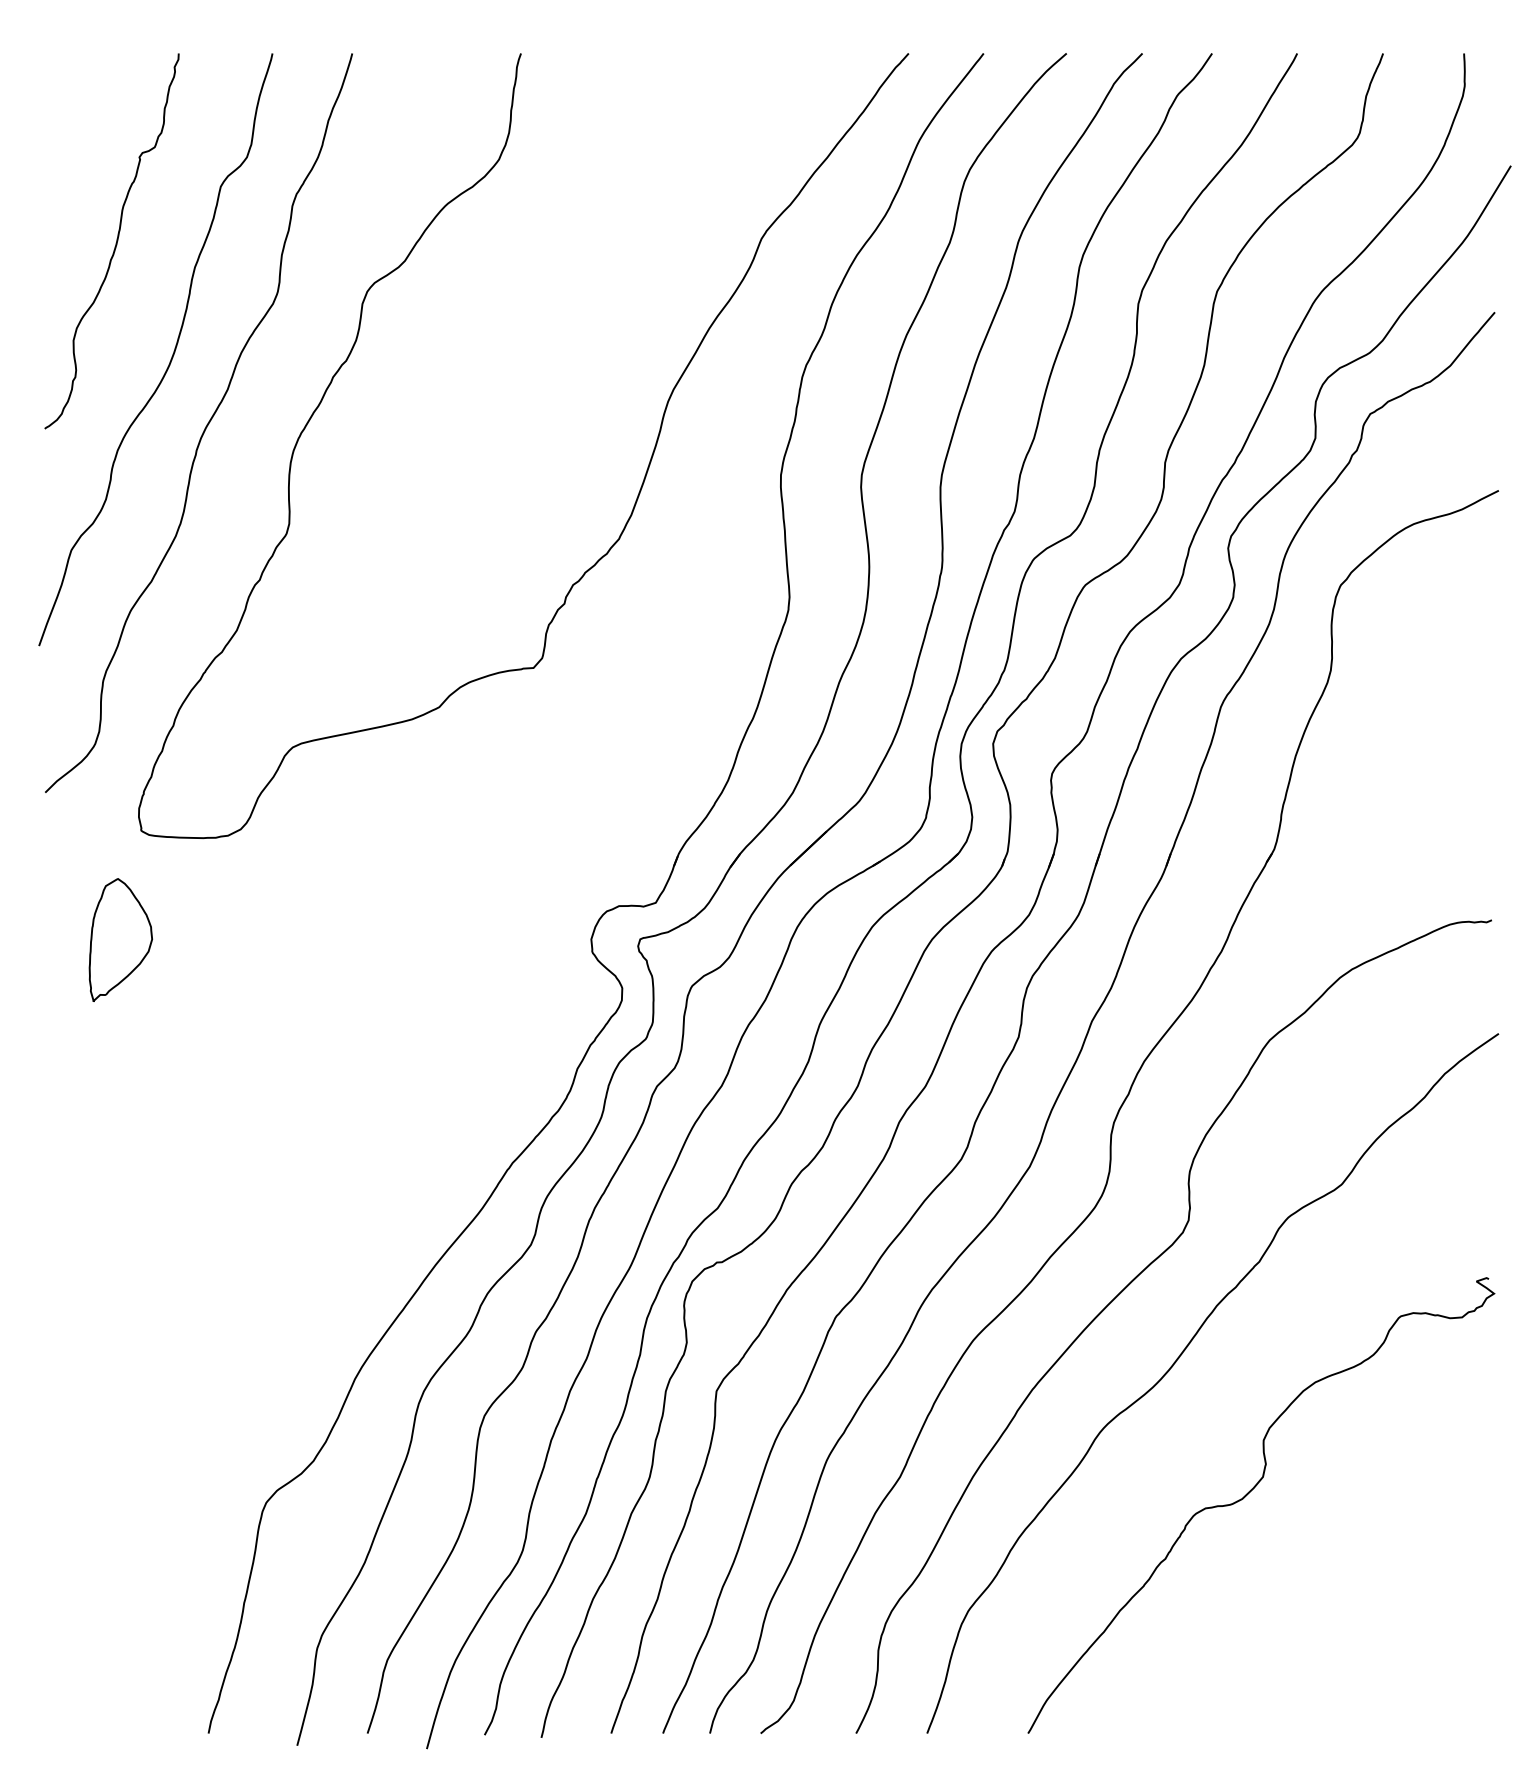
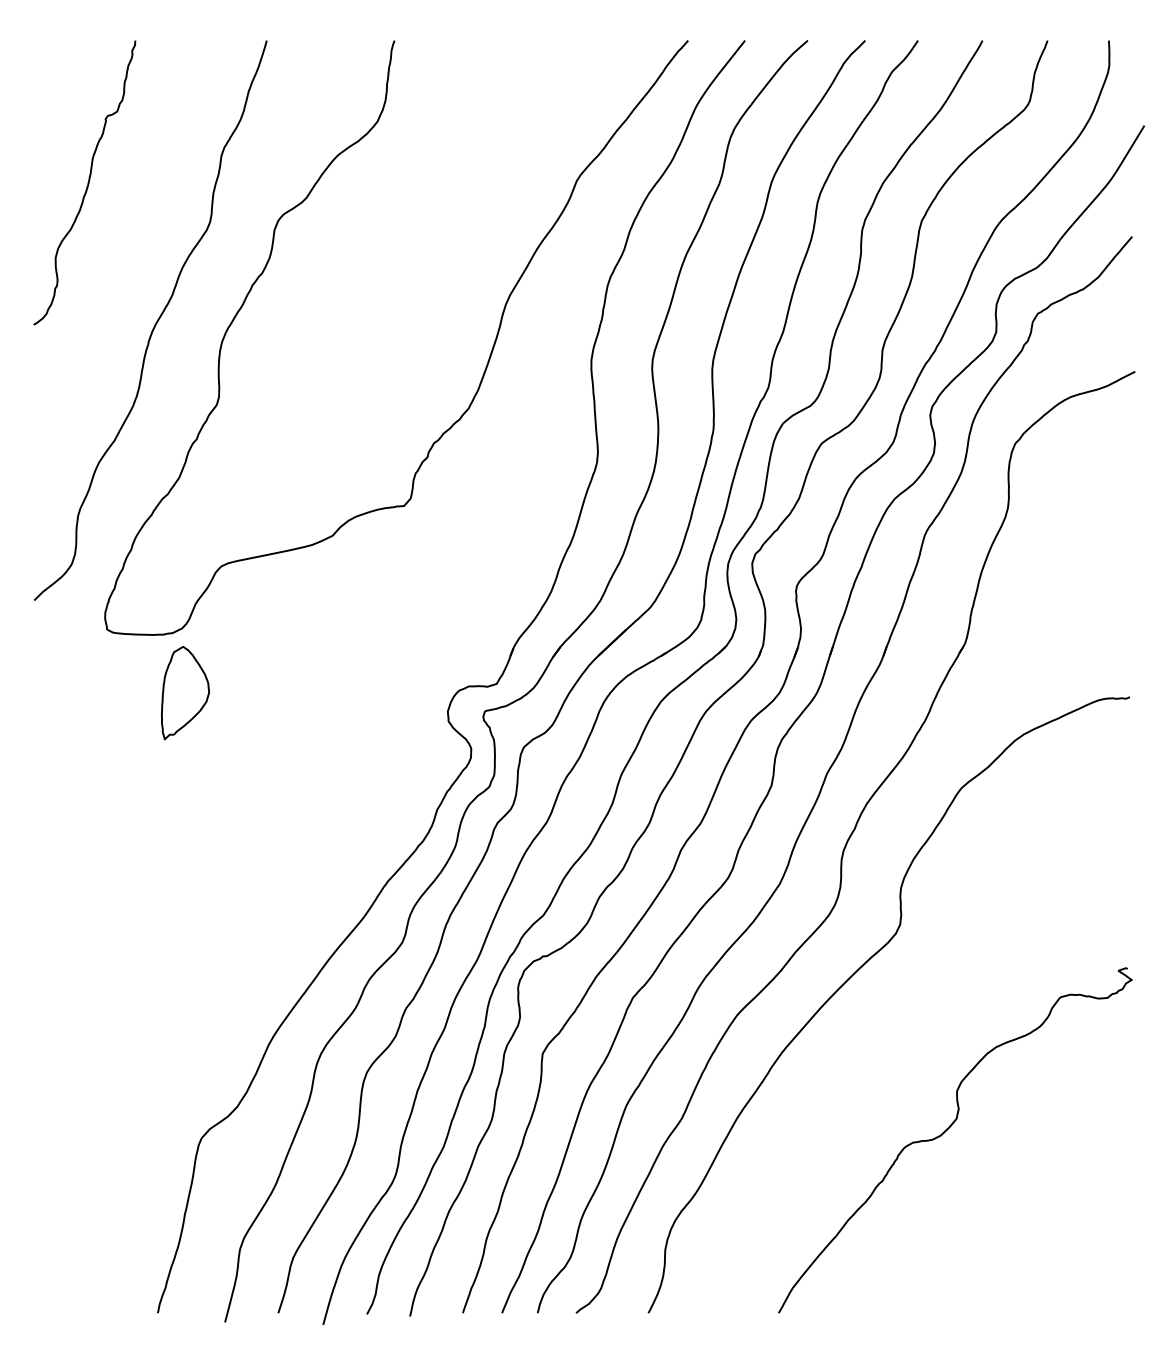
curve: (172, 353) -> (130, 267), removed
part: (120, 940) -> (185, 693), moved
curve: (1179, 1359) -> (893, 1029), removed

